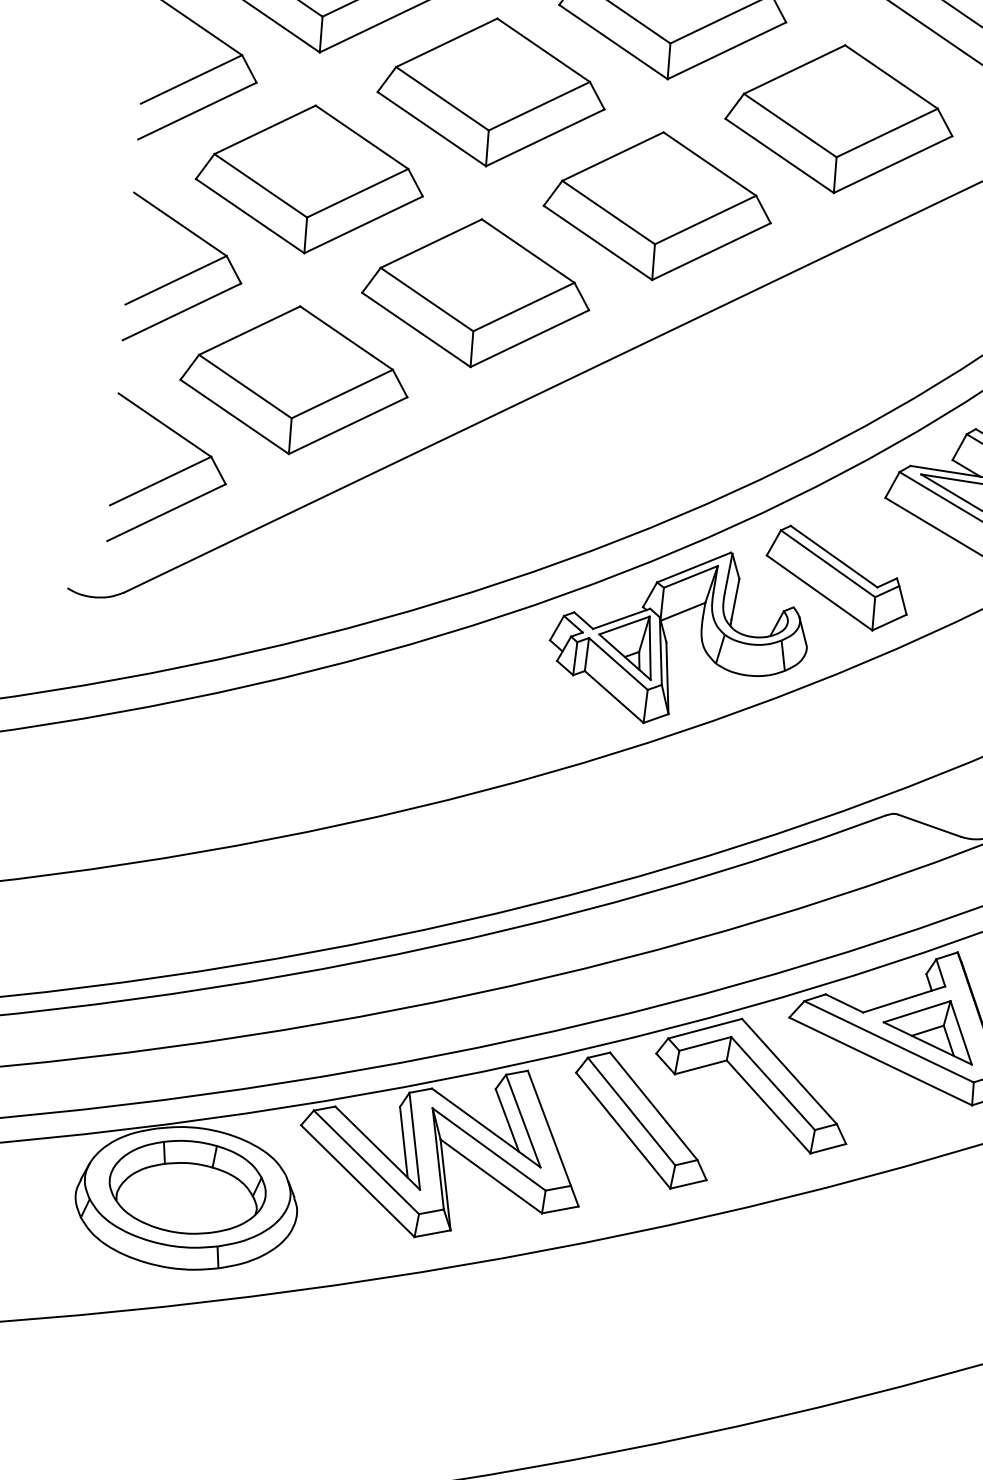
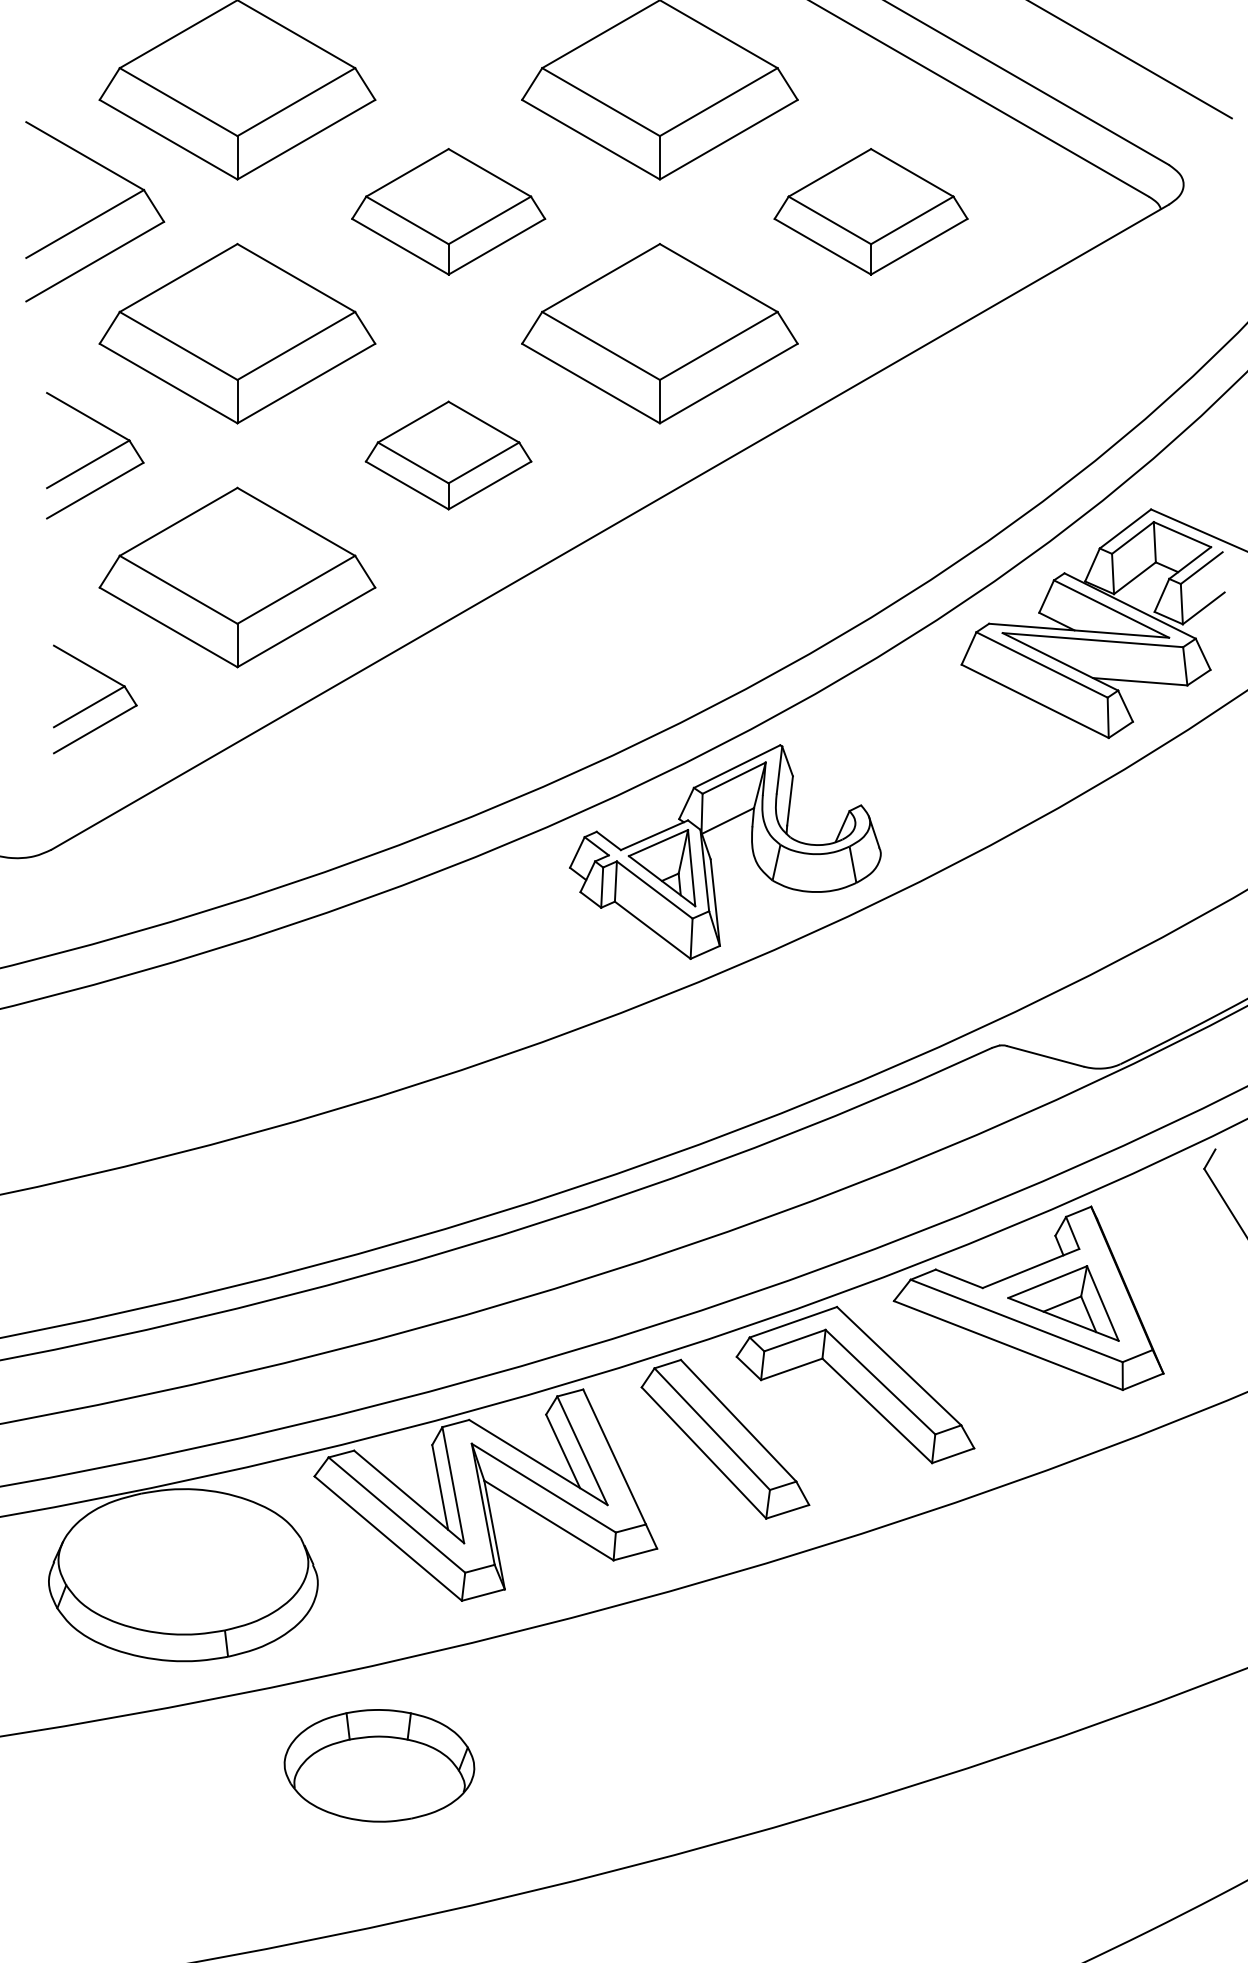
part: (491, 92) -> (448, 211), size x0.7
part: (839, 118) -> (870, 211), size x0.7
part: (185, 270) -> (95, 455), size x0.7
part: (476, 293) -> (448, 455), size x0.6
part: (169, 471) -> (95, 699), size x0.6
part: (836, 578) -> (910, 766), removed
part: (187, 1187) -> (379, 1765), moved

